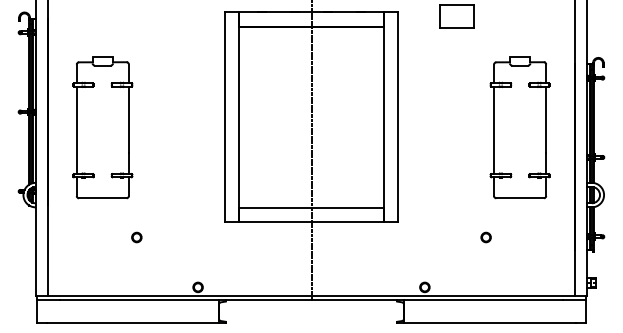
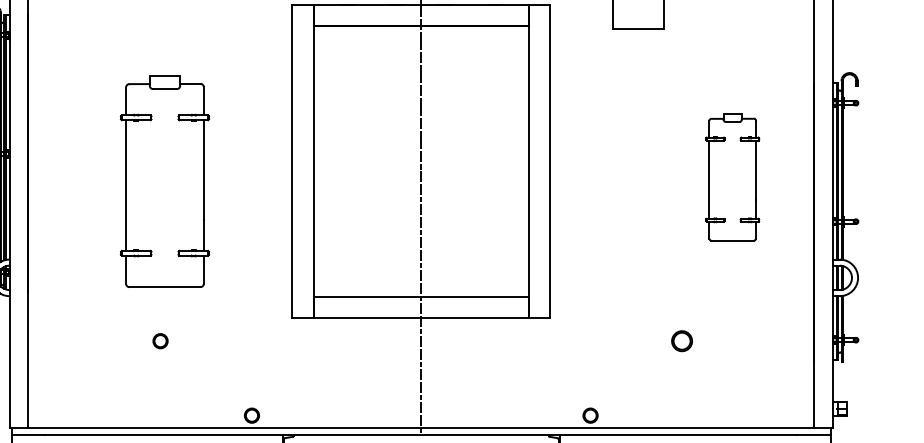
part: (102, 127) -> (164, 181), moved
part: (519, 127) -> (731, 176), size x0.6
part: (485, 237) -> (681, 341), size x1.4

